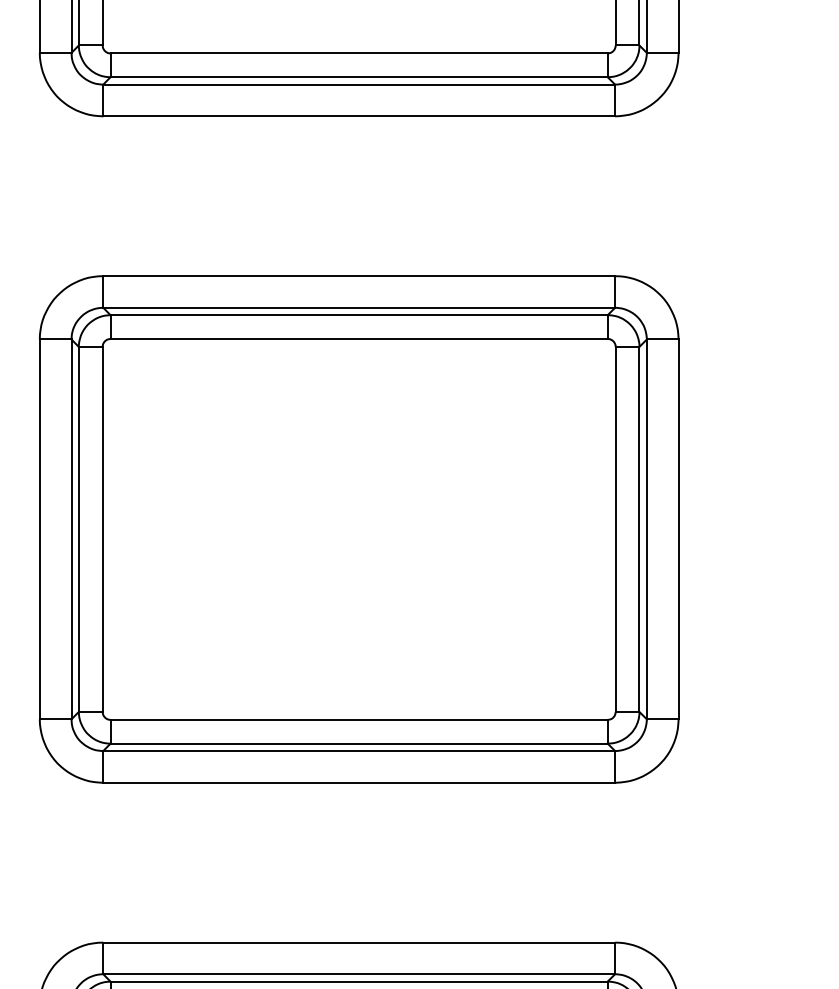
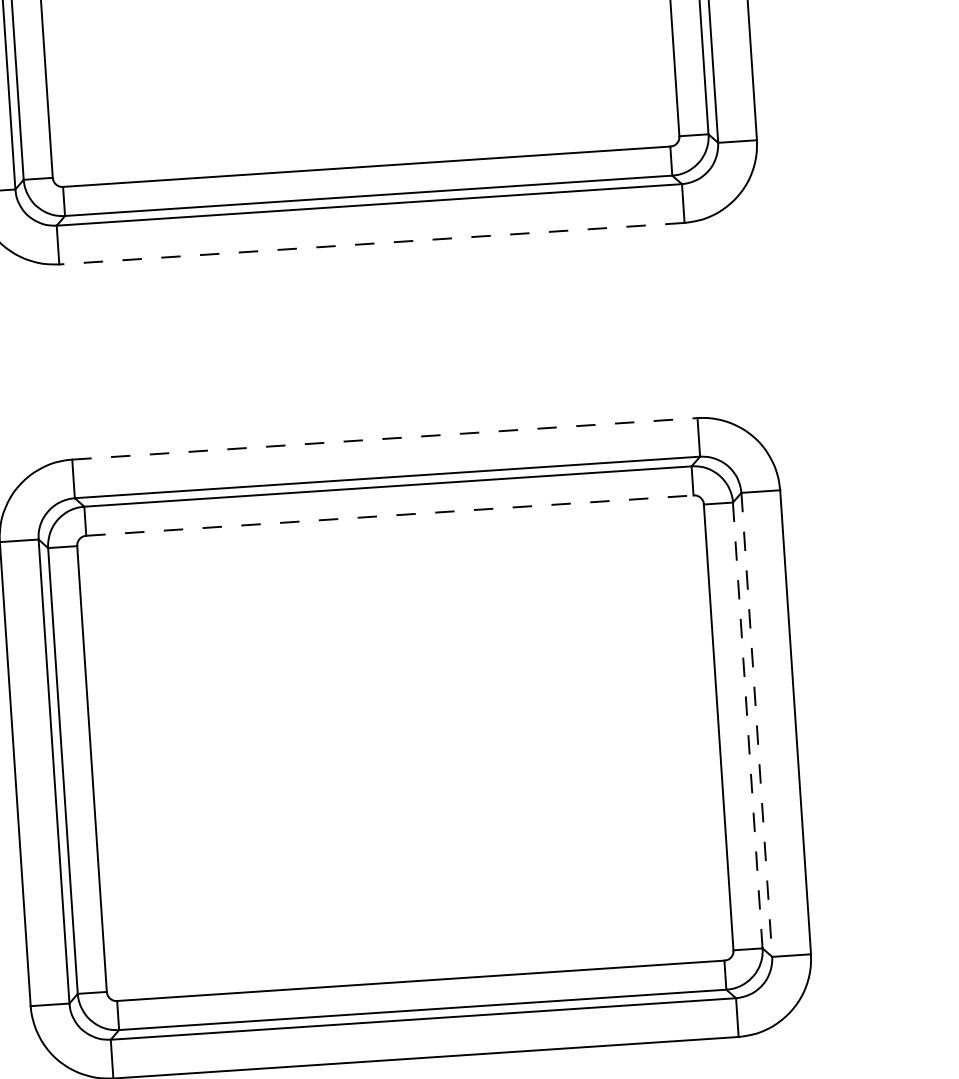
line: (359, 116) -> (372, 243), solid -> dashed
line: (359, 276) -> (385, 439), solid -> dashed
line: (359, 339) -> (390, 516), solid -> dashed
line: (639, 529) -> (747, 725), solid -> dashed
line: (646, 529) -> (756, 724), solid -> dashed

